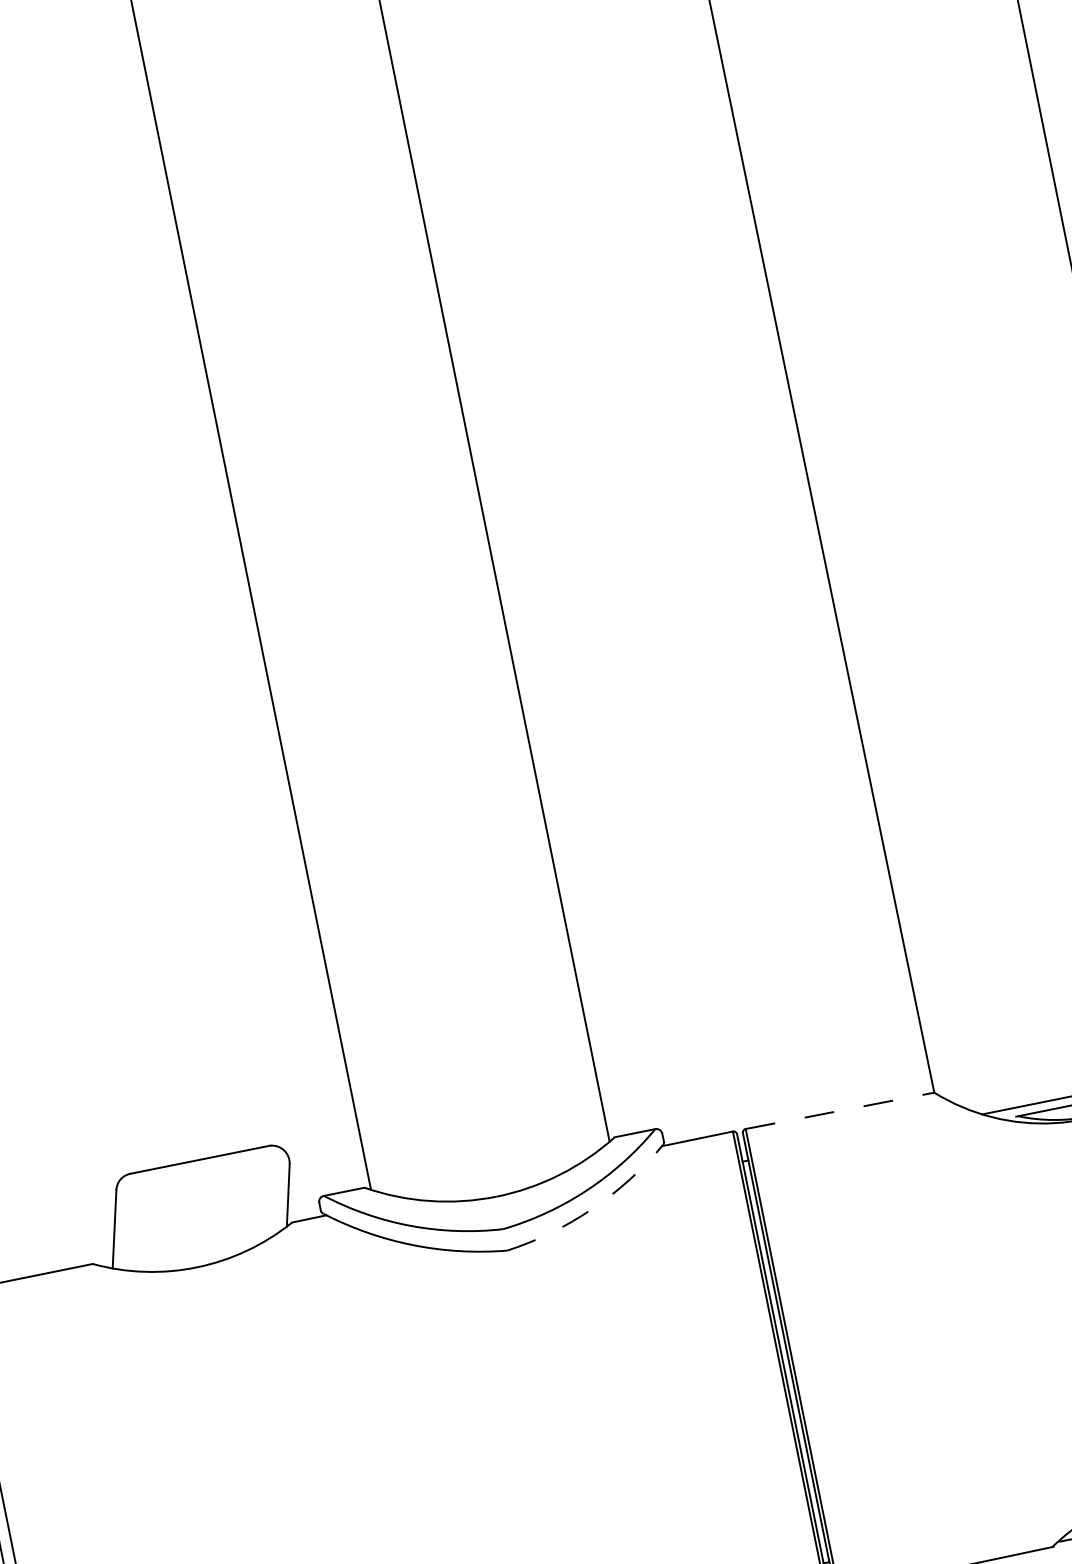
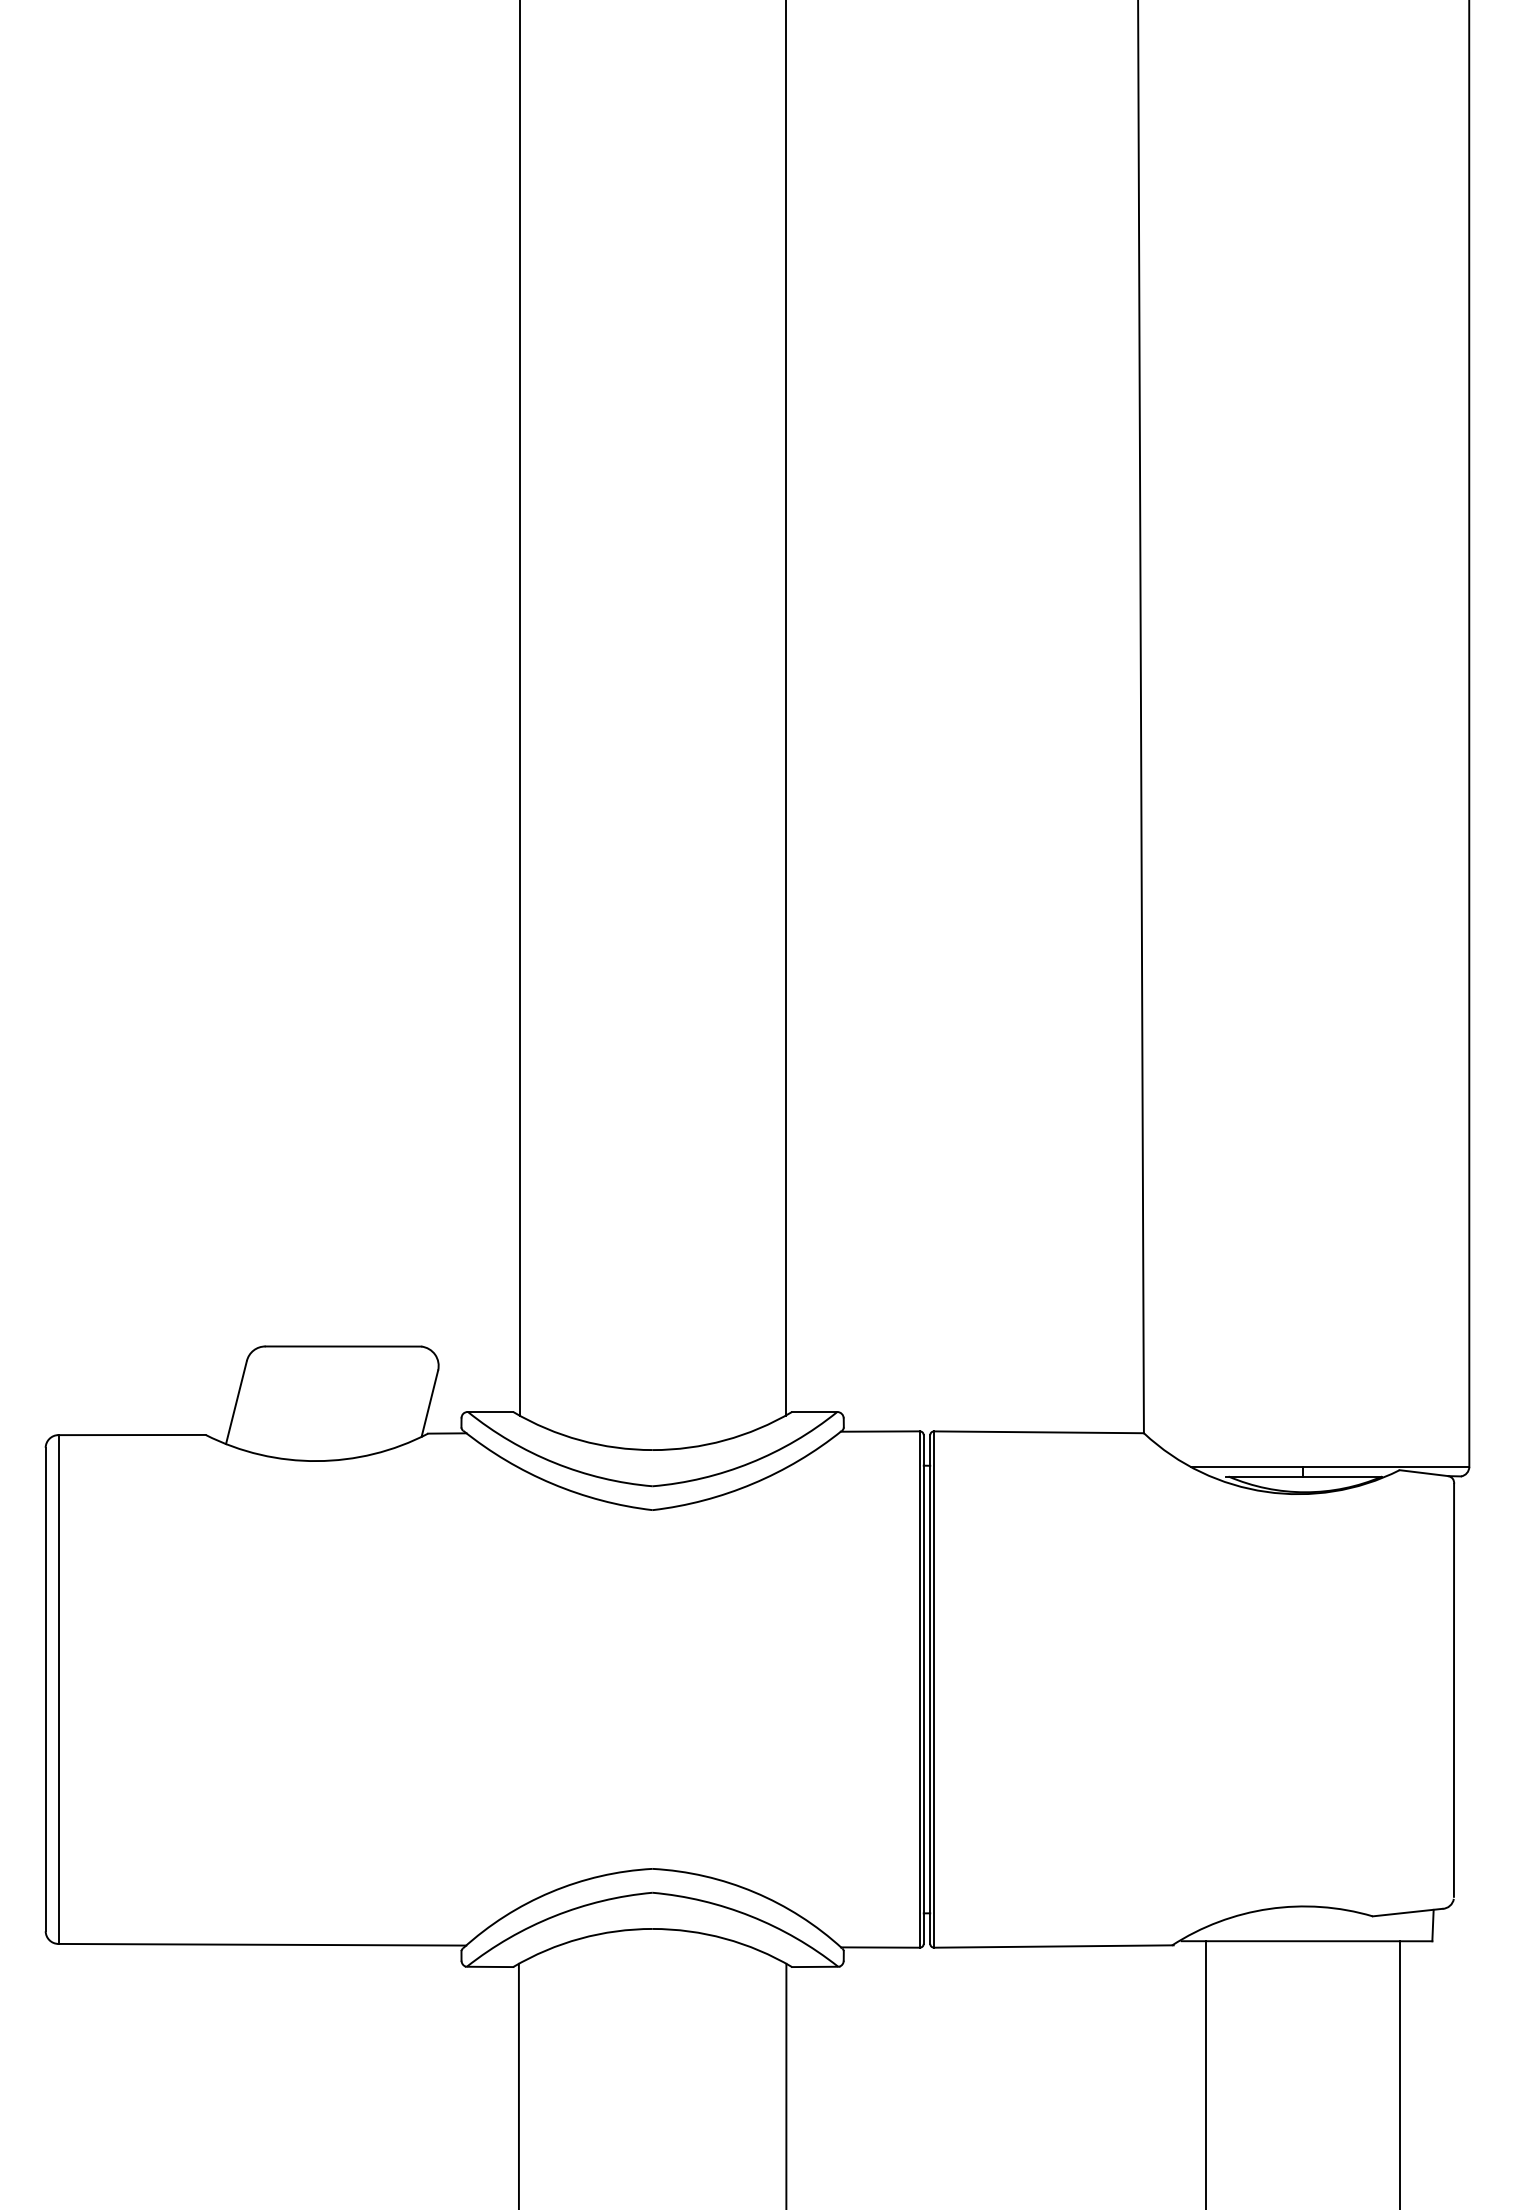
line: (840, 1110) -> (1039, 1432), dashed -> solid
arc: (592, 1208) -> (752, 1483), dashed -> solid

